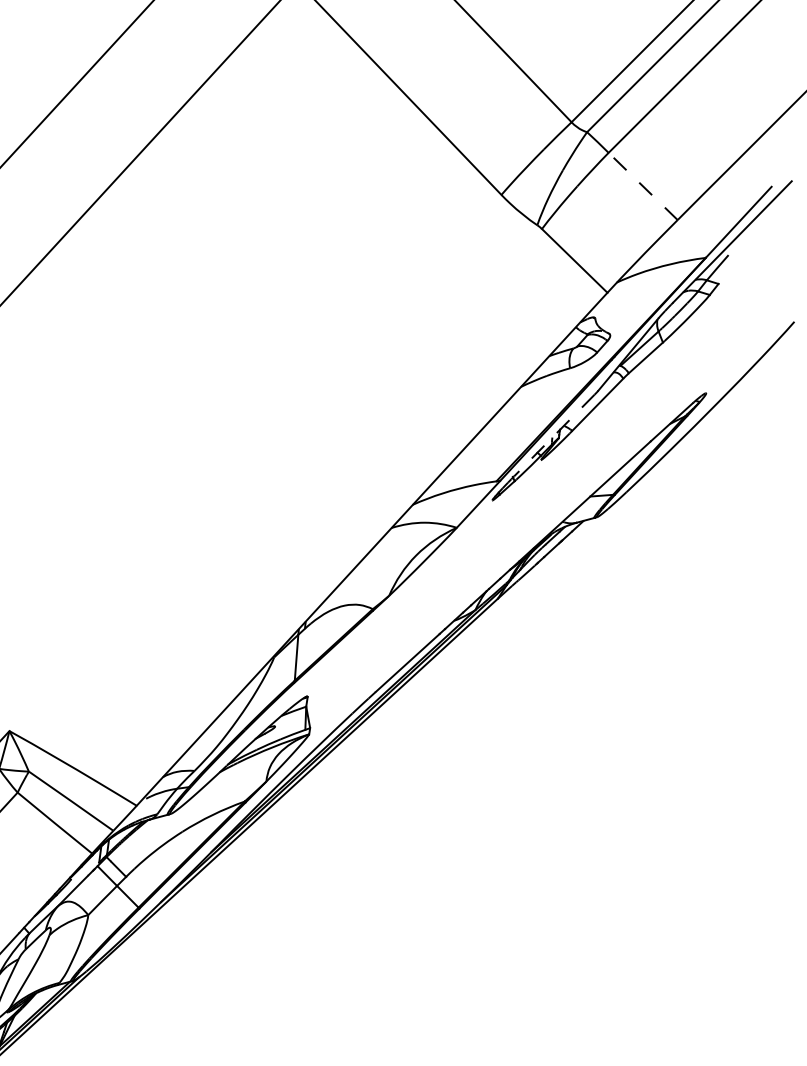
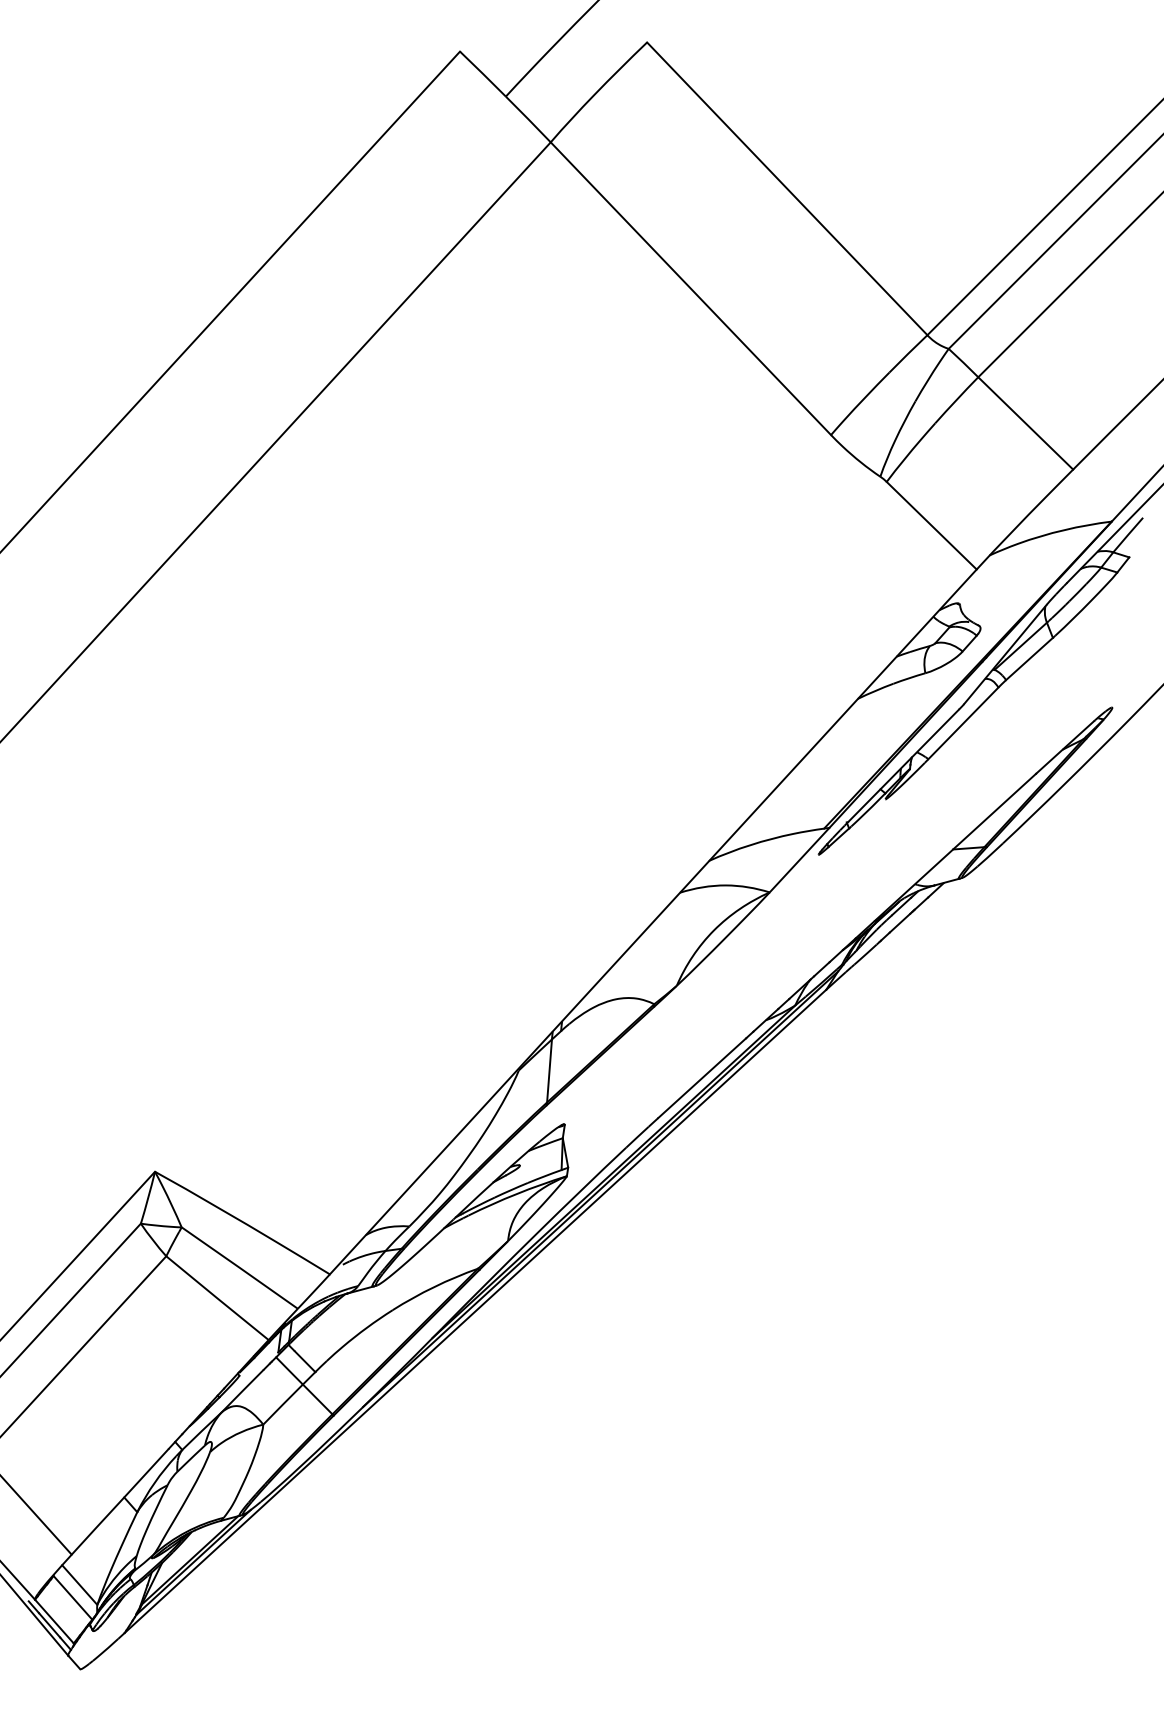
line: (642, 186) -> (1025, 423), dashed -> solid
line: (554, 435) -> (903, 765), dashed -> solid

